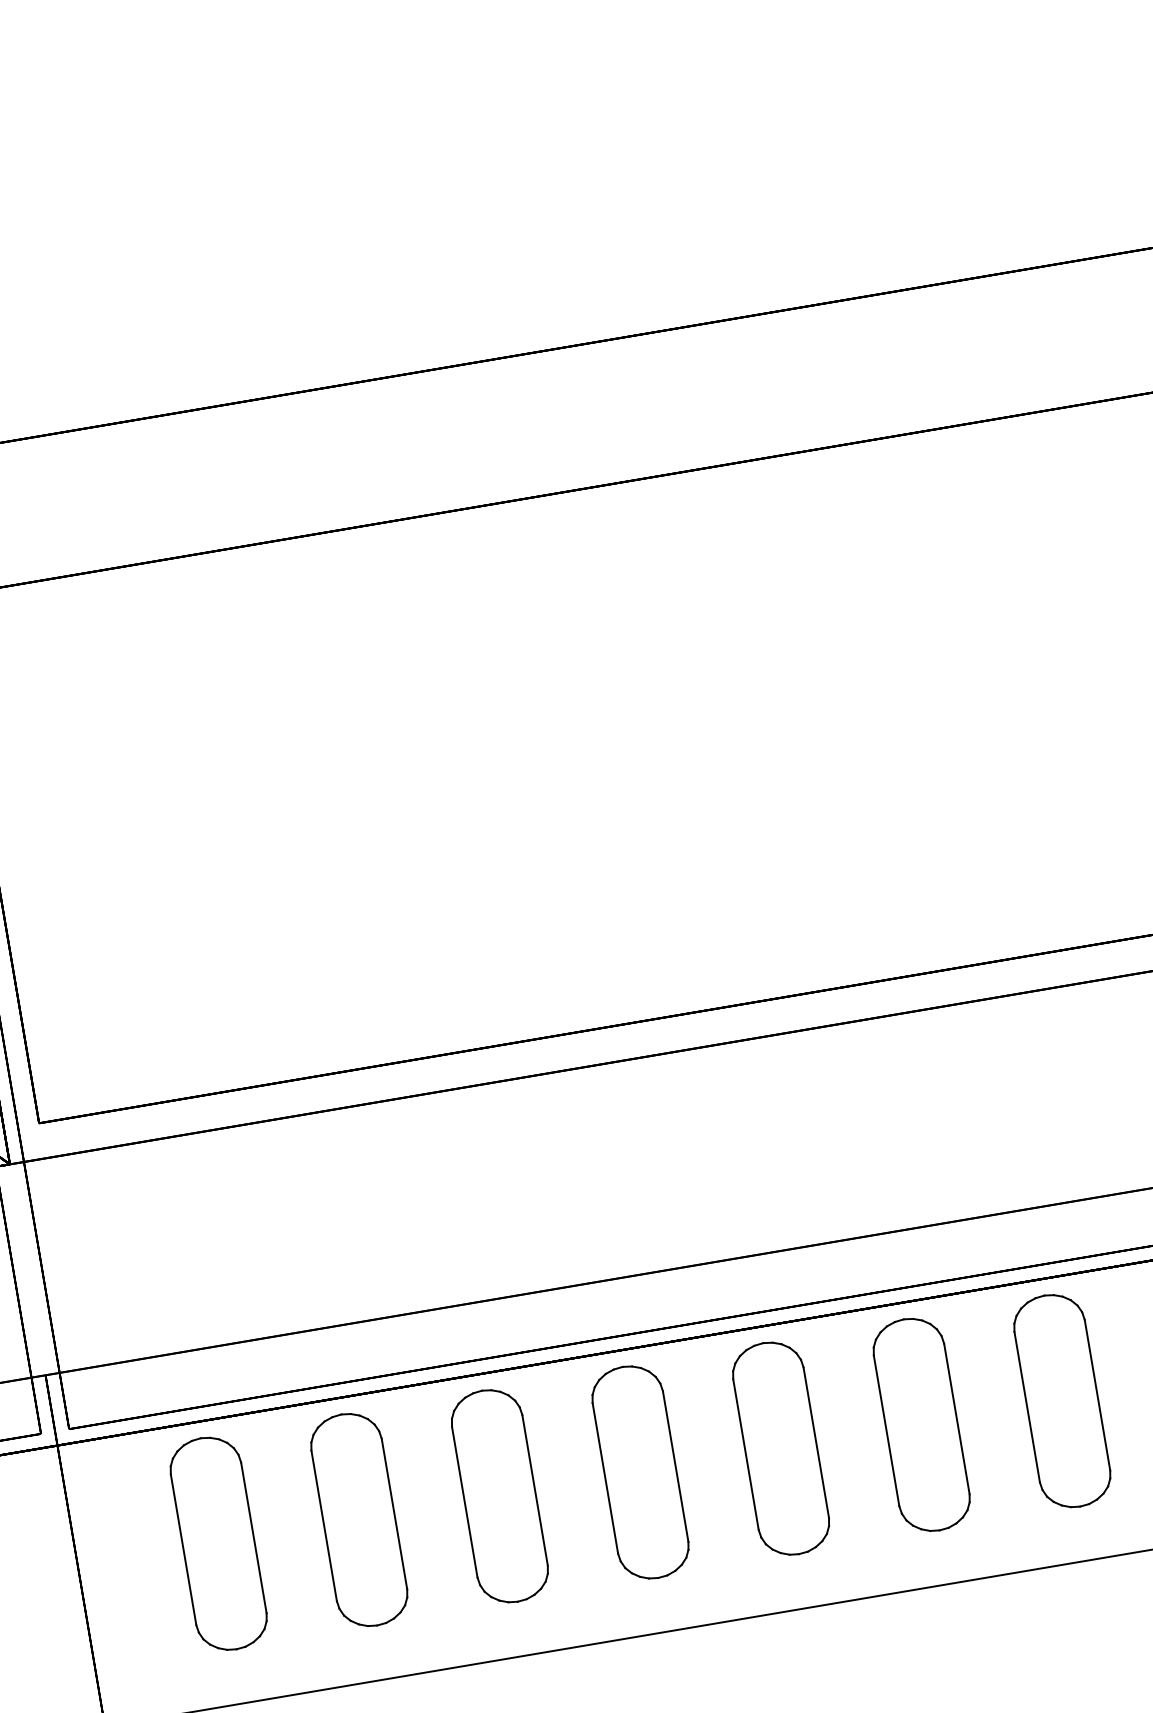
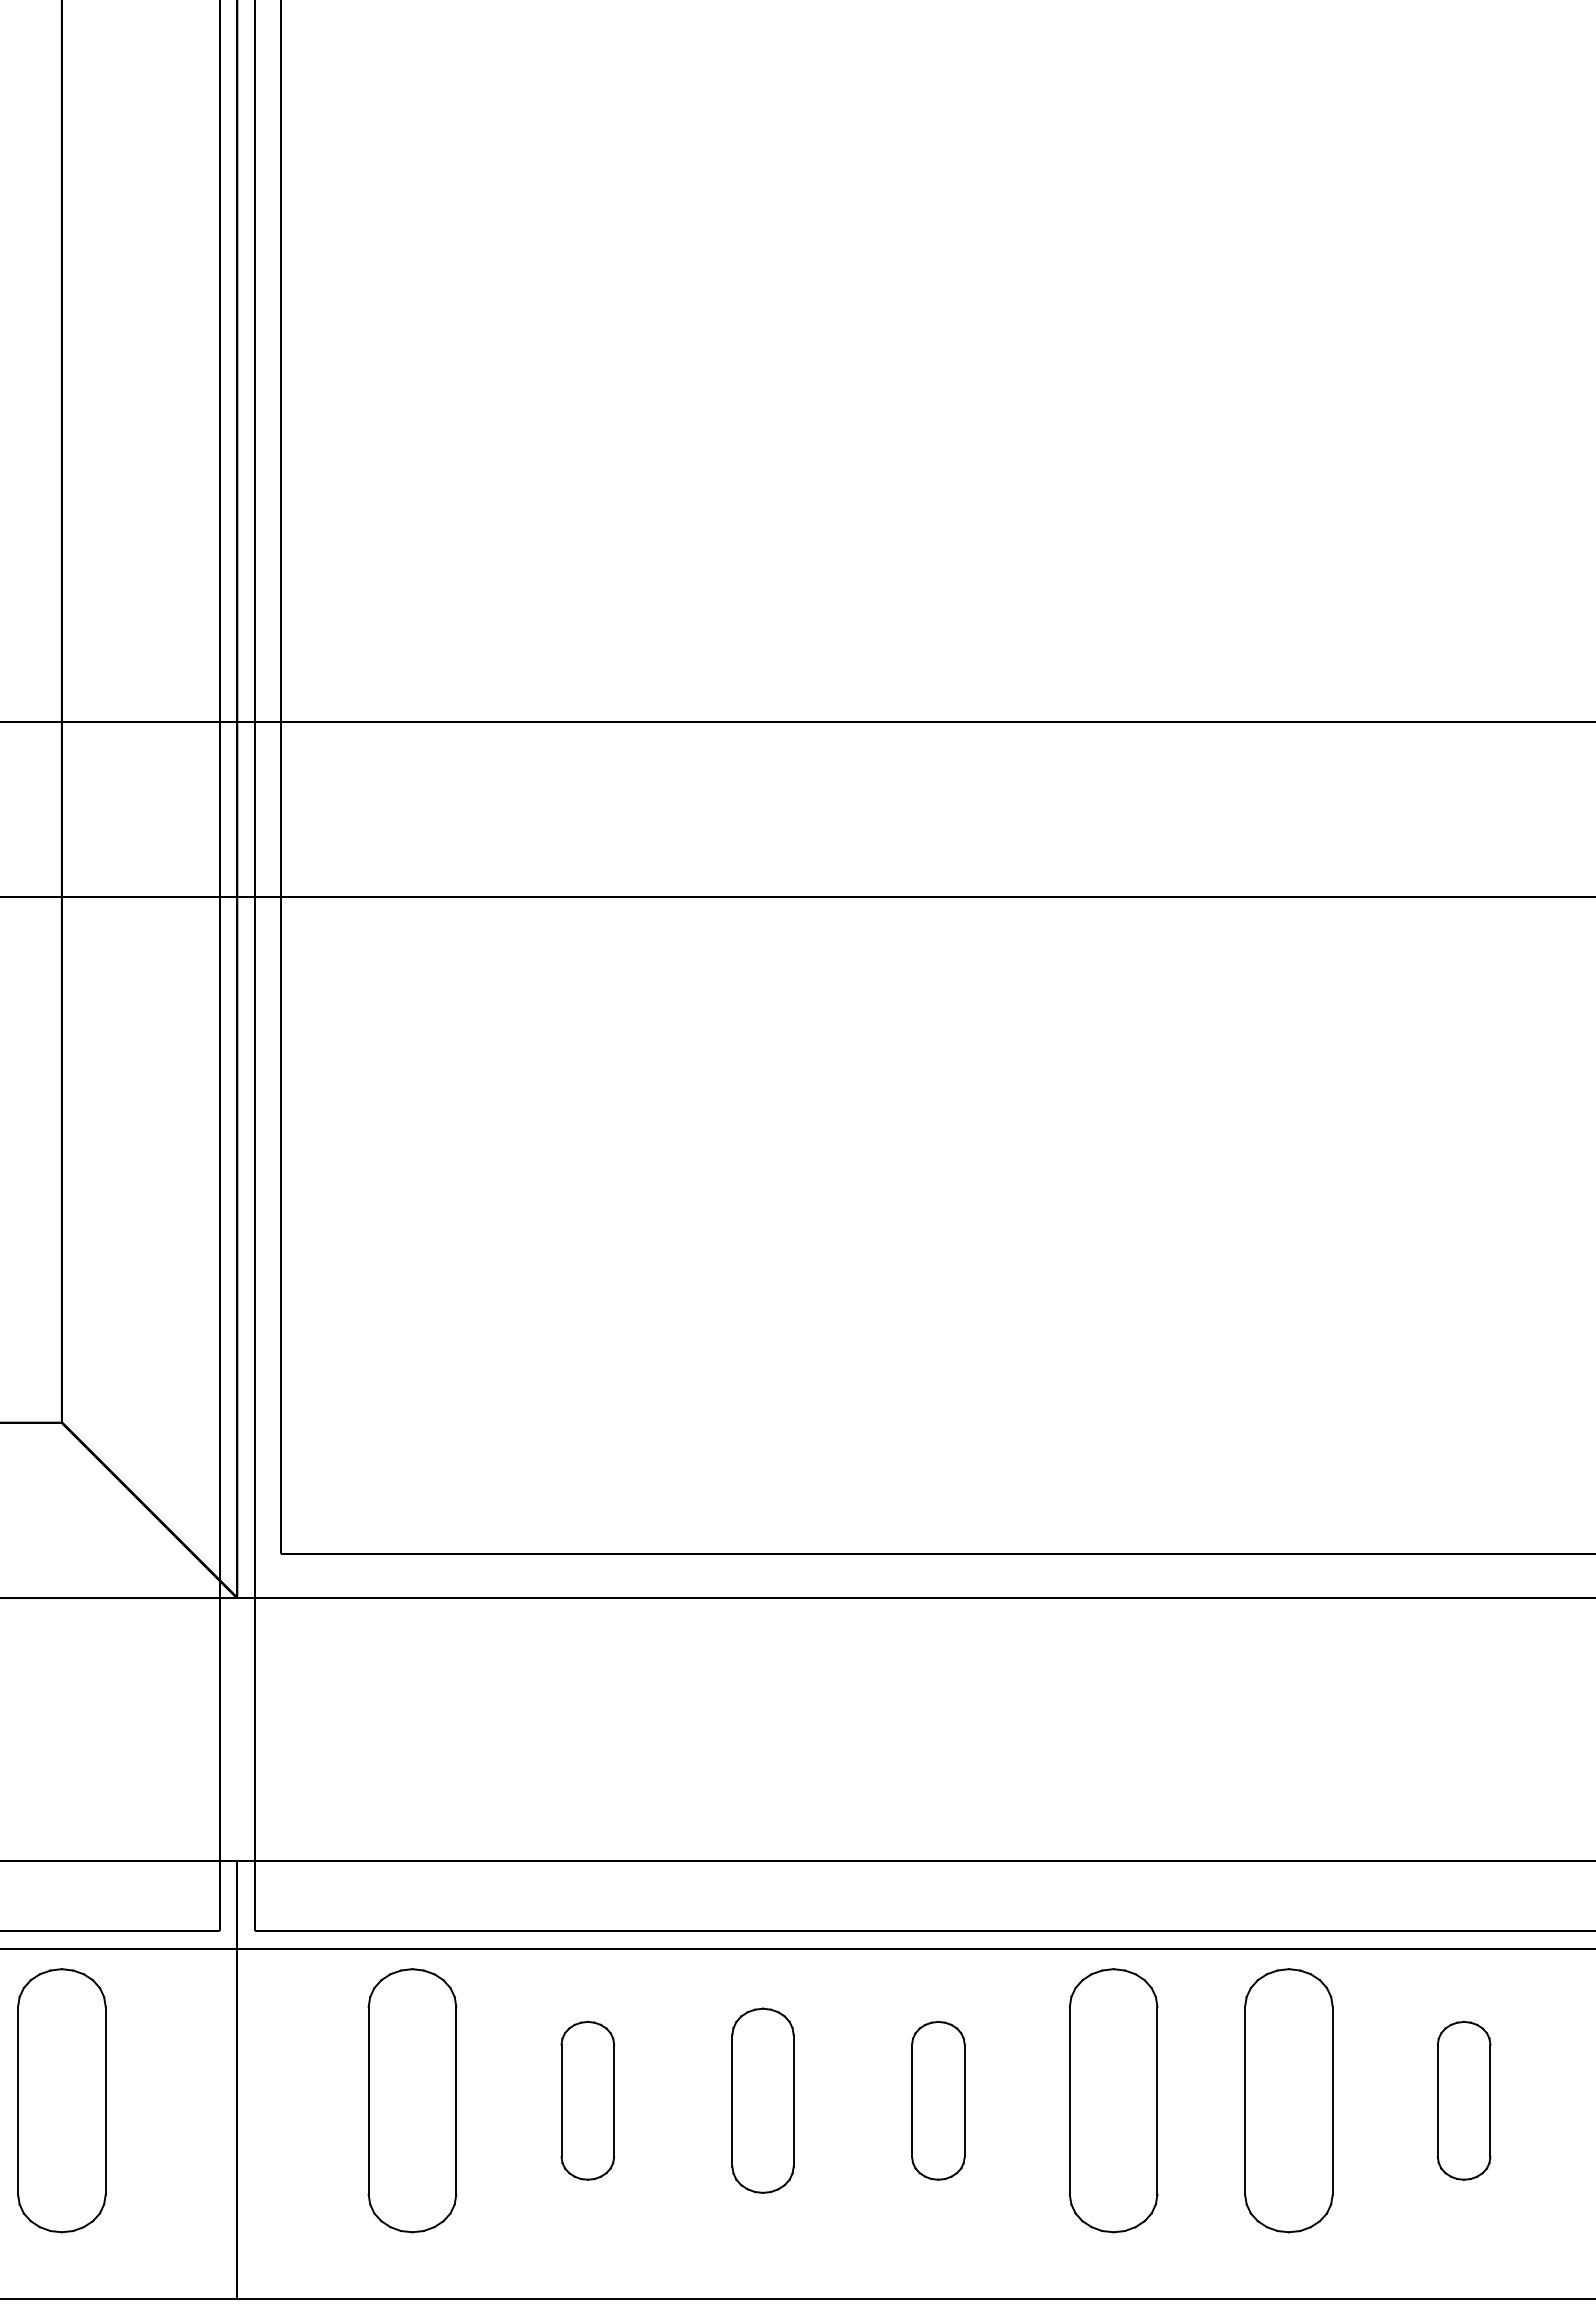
part: (1061, 1401) -> (1463, 2100), size x0.6
part: (640, 1472) -> (938, 2100), size x0.6
part: (499, 1496) -> (762, 2100), size x0.7
part: (359, 1519) -> (587, 2100), size x0.6

